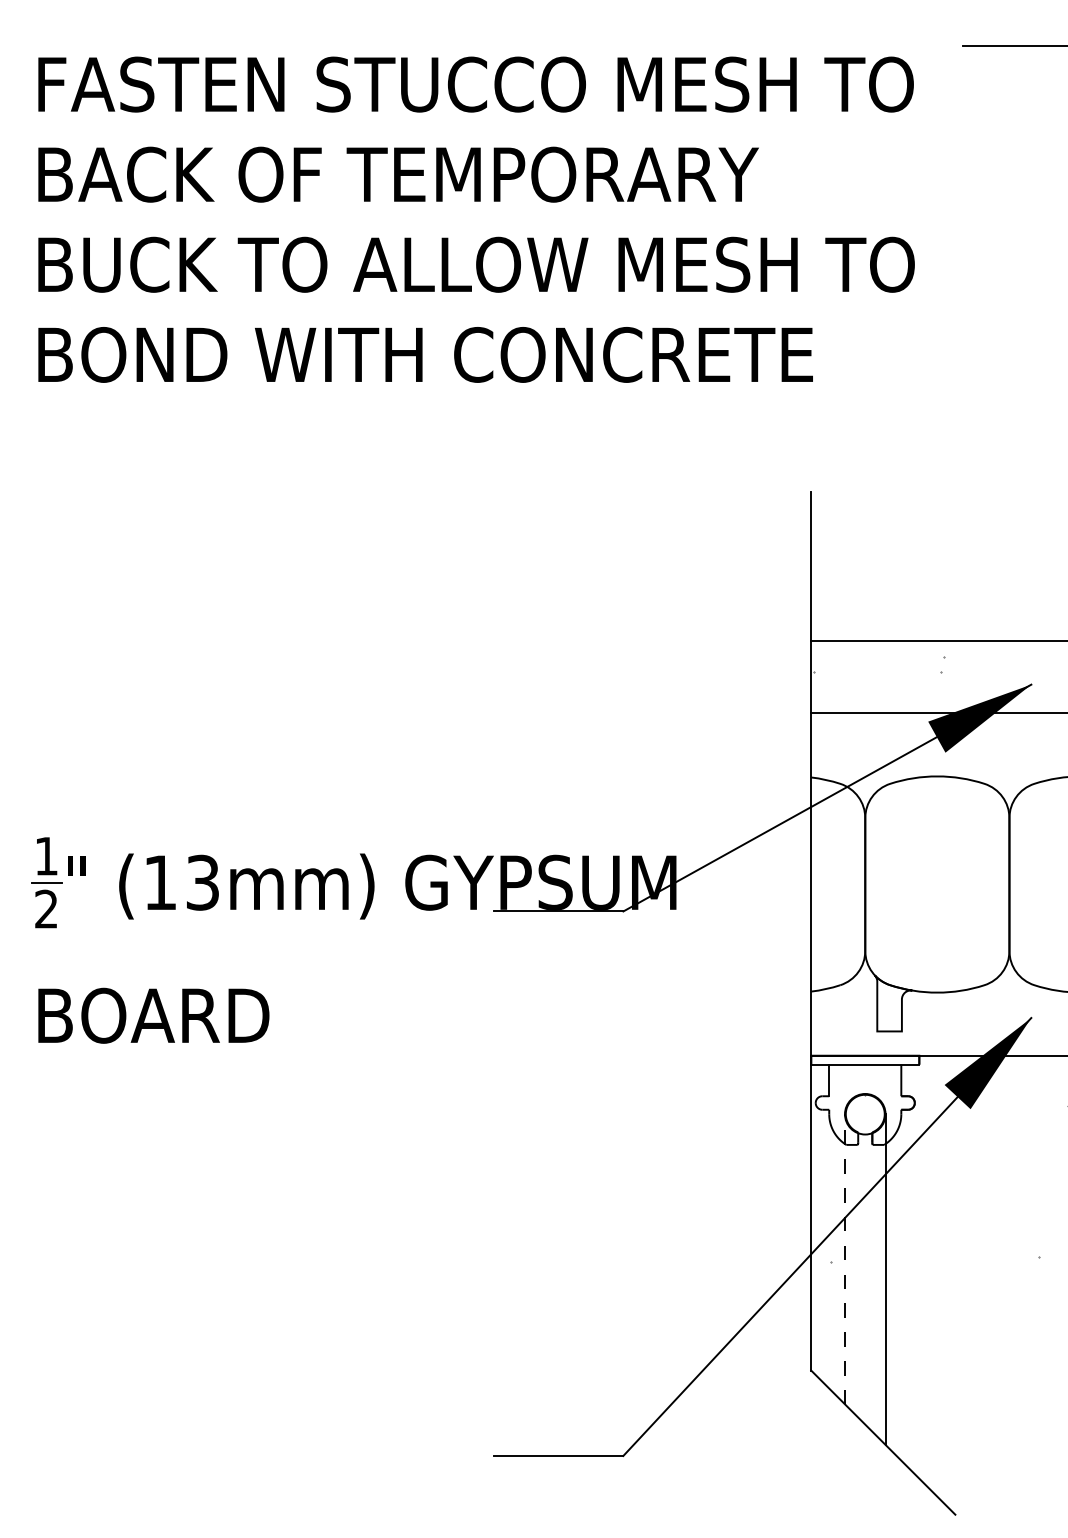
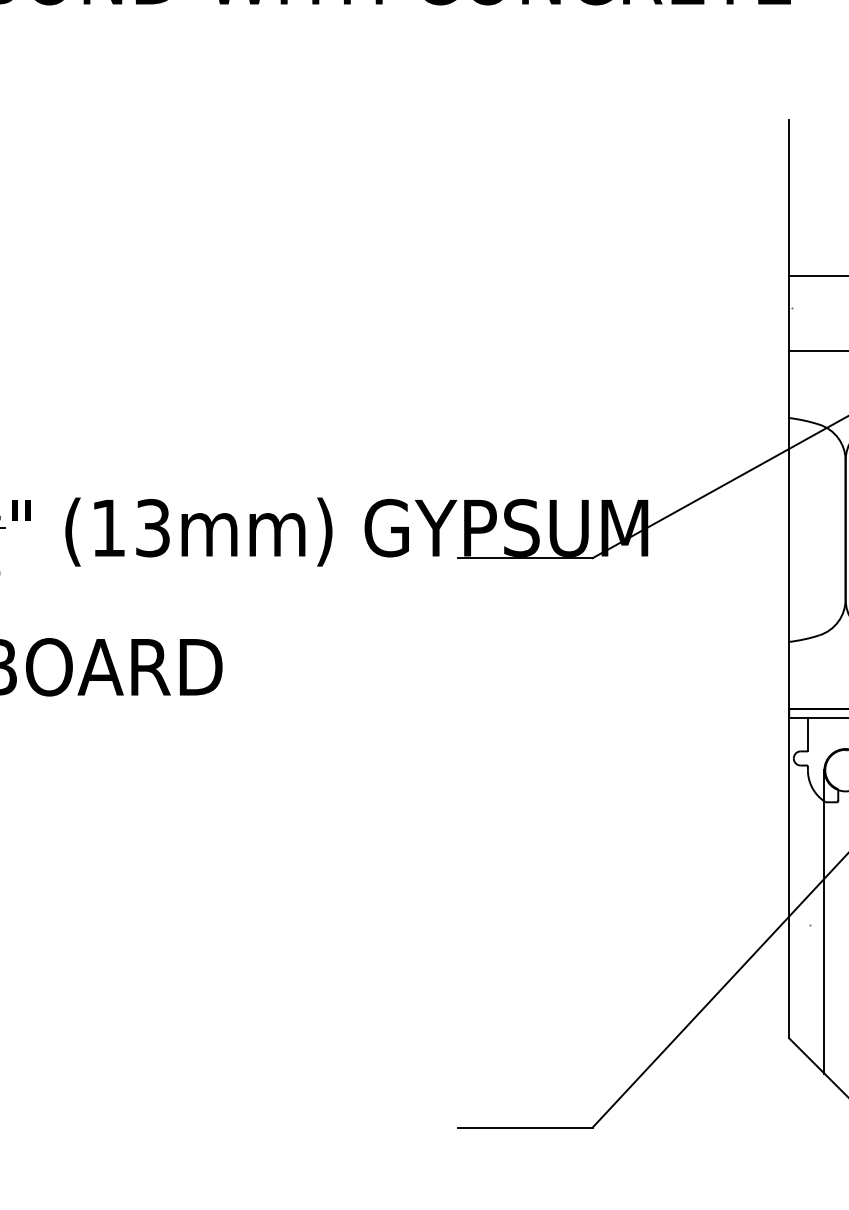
line: (845, 1258) -> (824, 921), dashed -> solid

